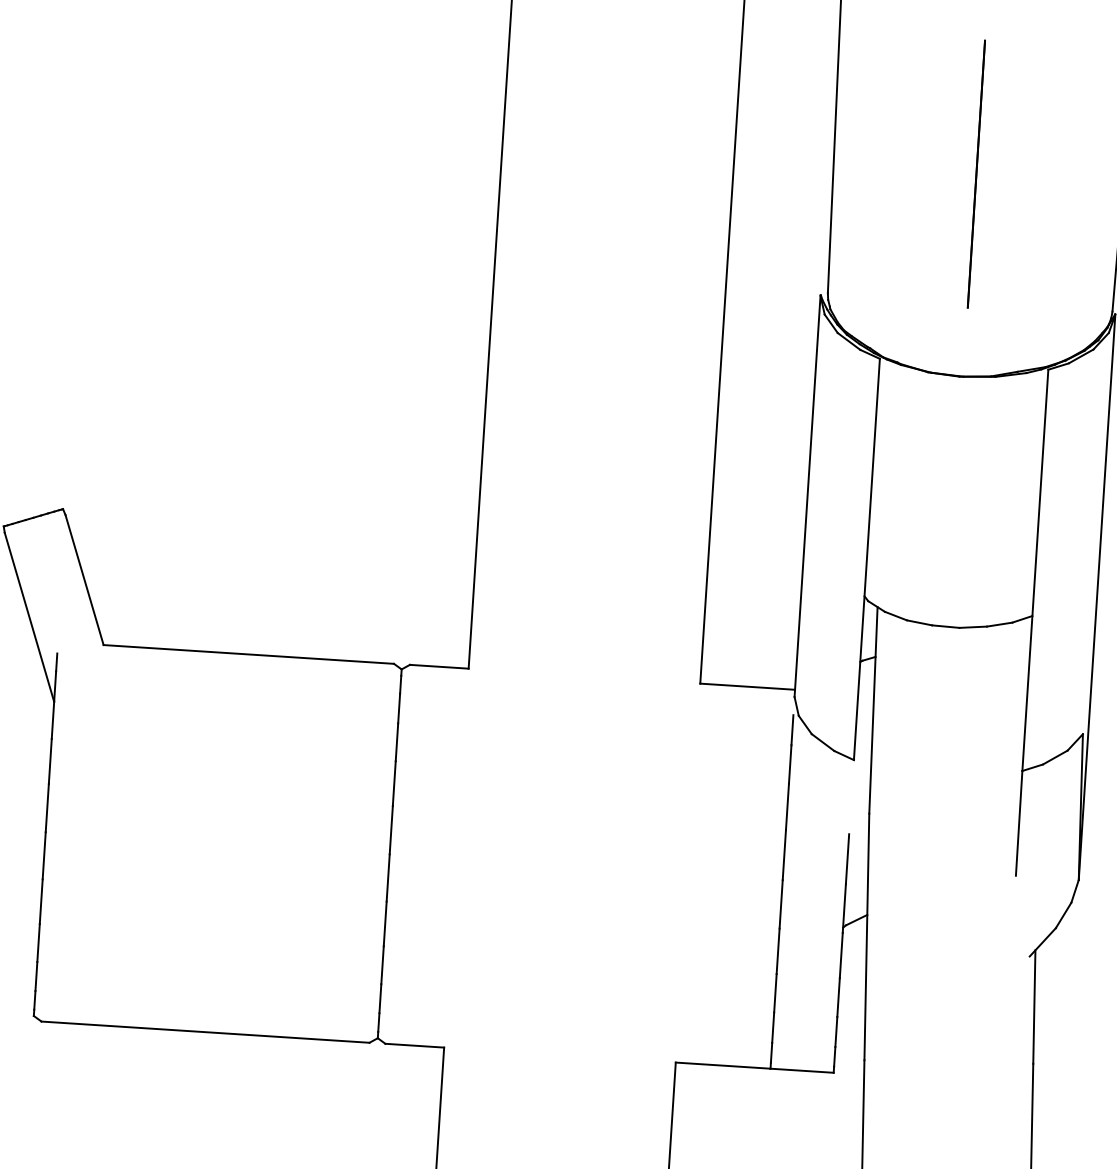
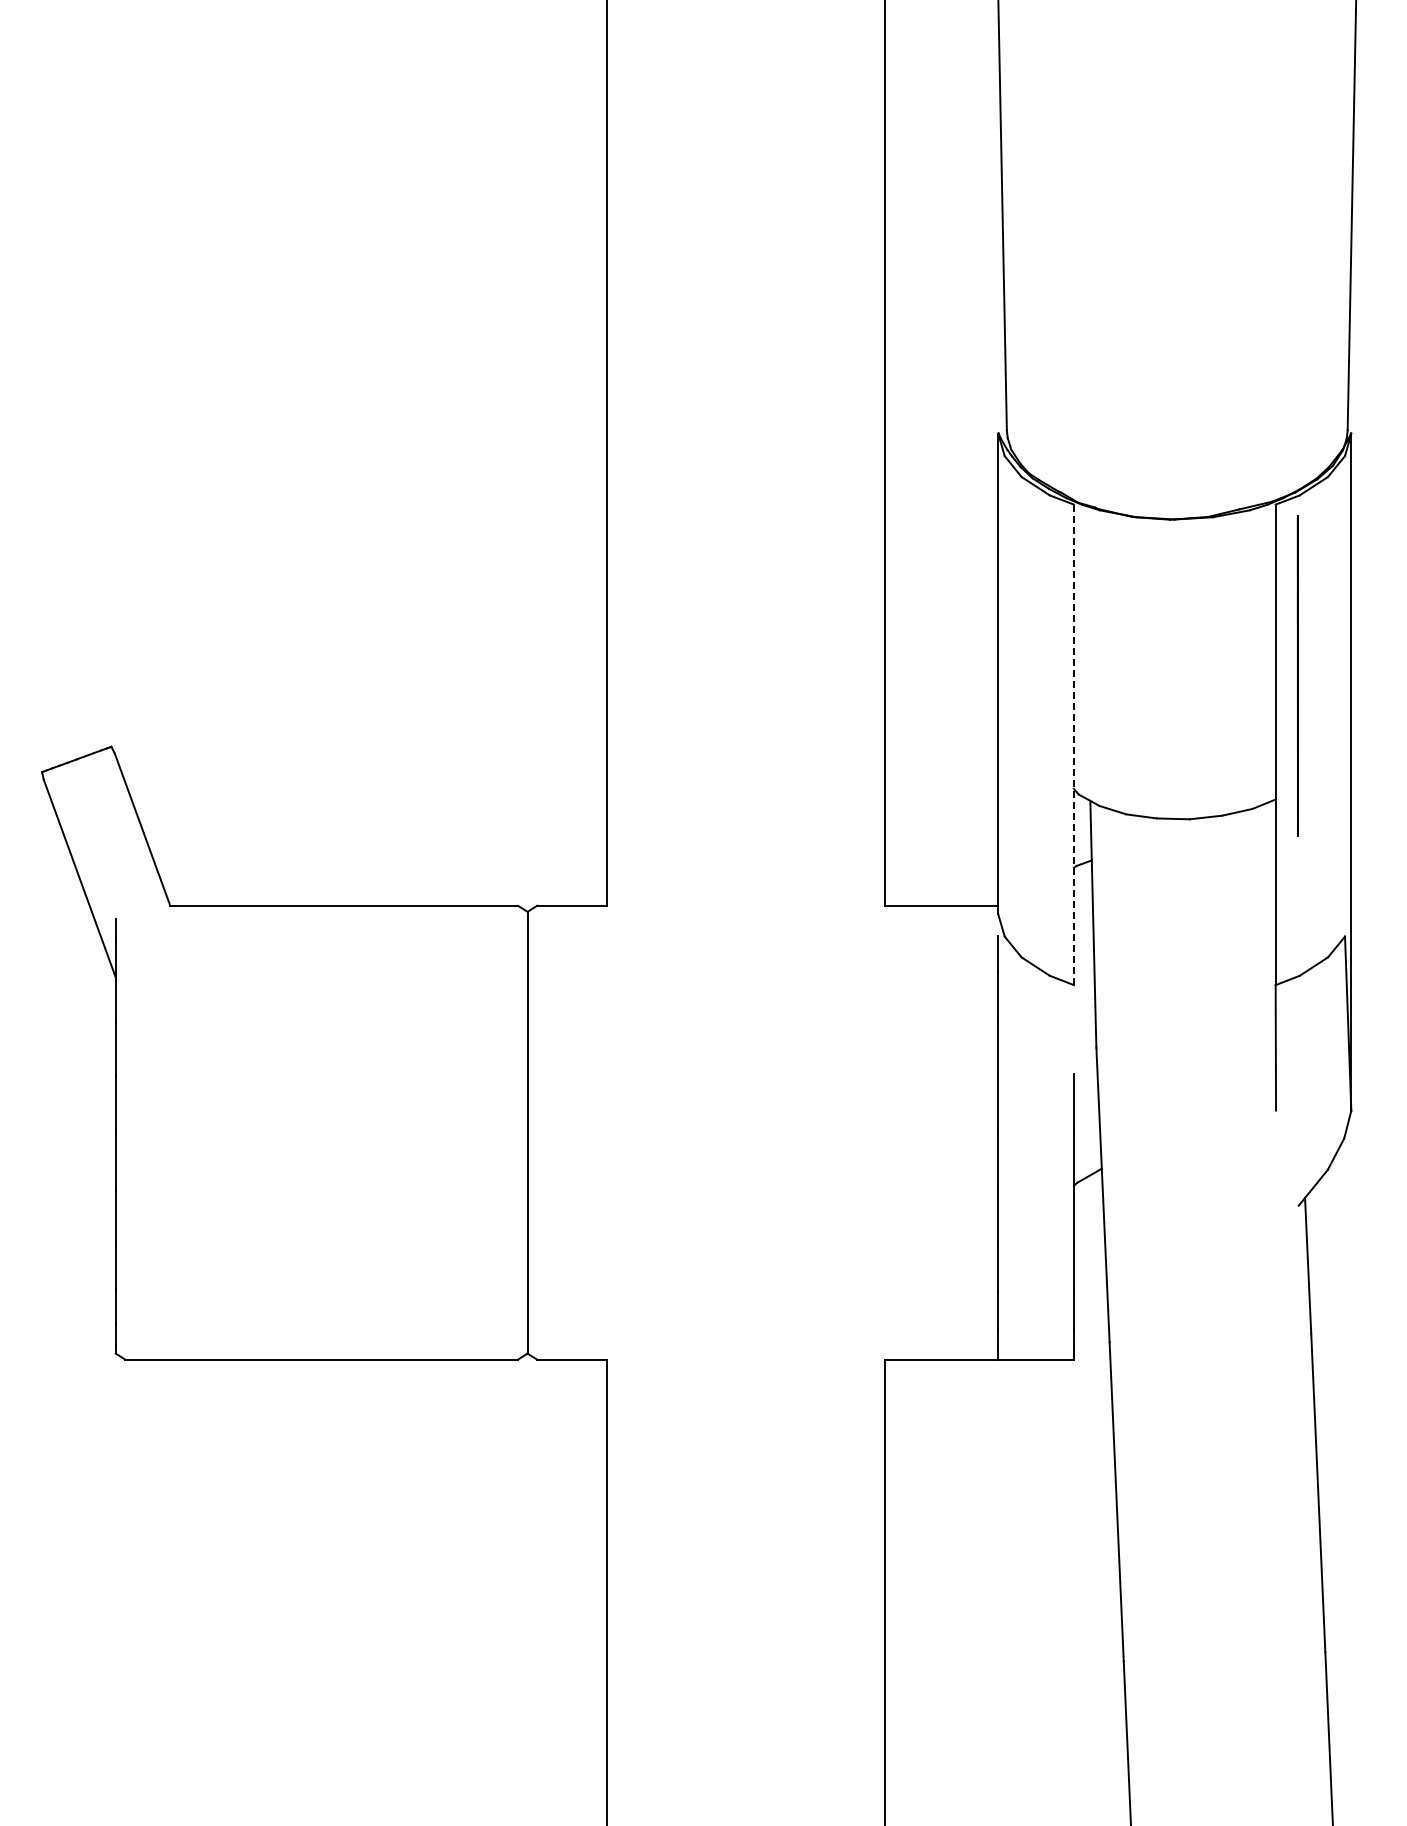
line: (976, 173) -> (1297, 675), moved
line: (866, 559) -> (1073, 744), solid -> dashed

